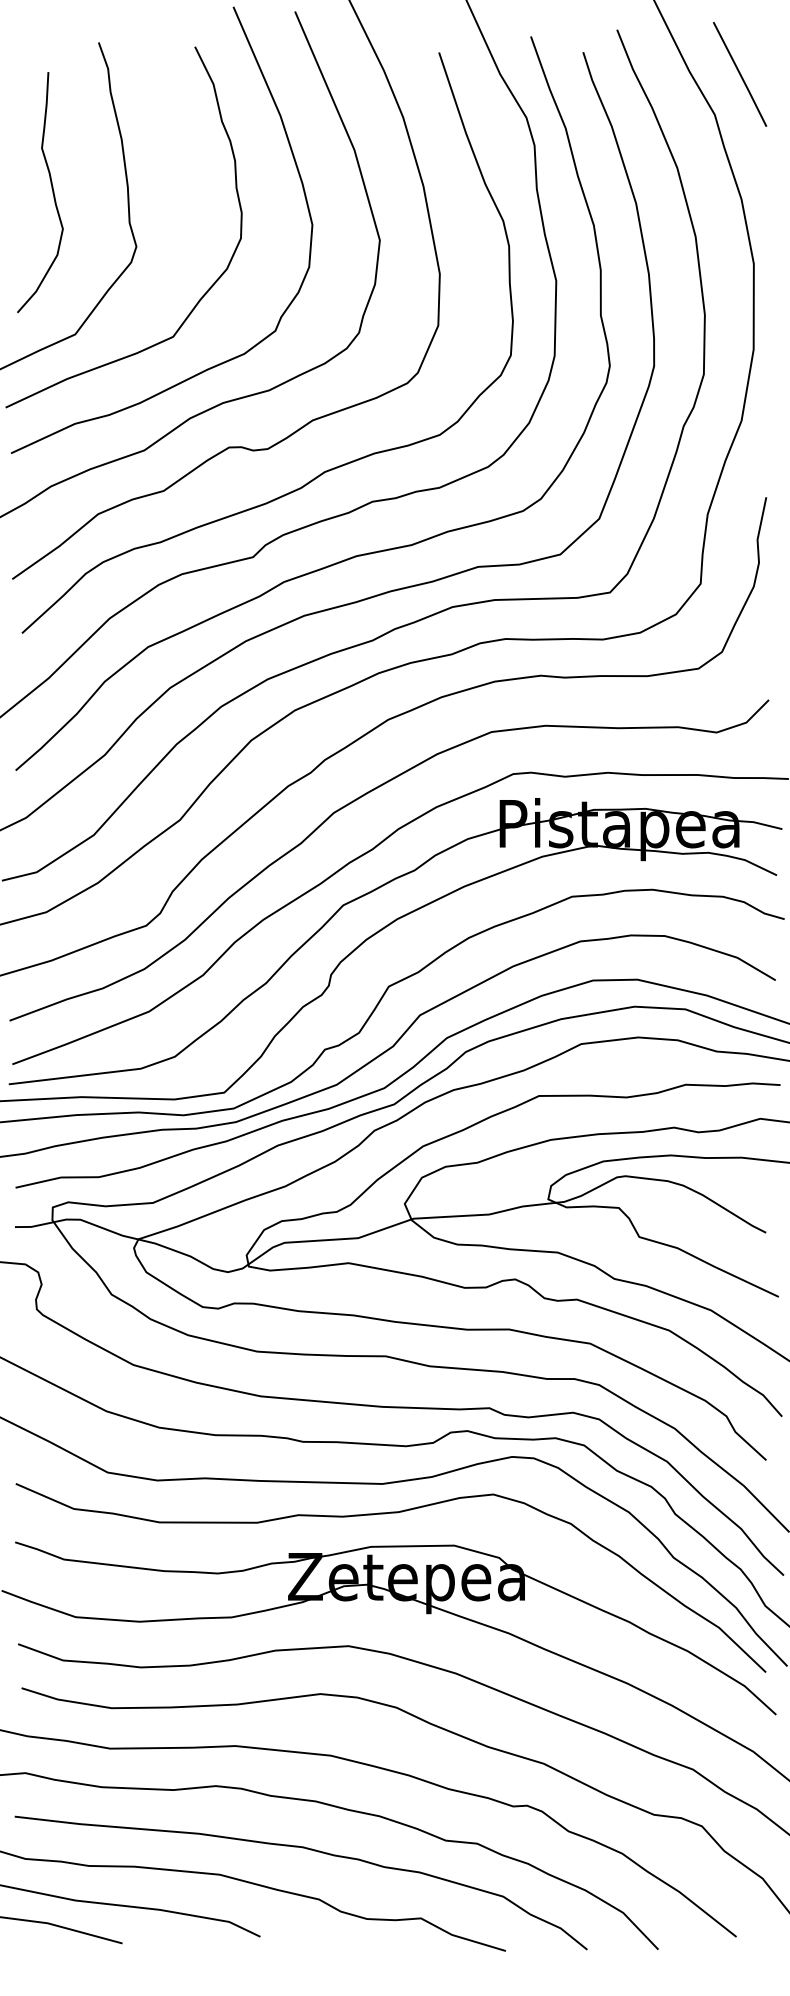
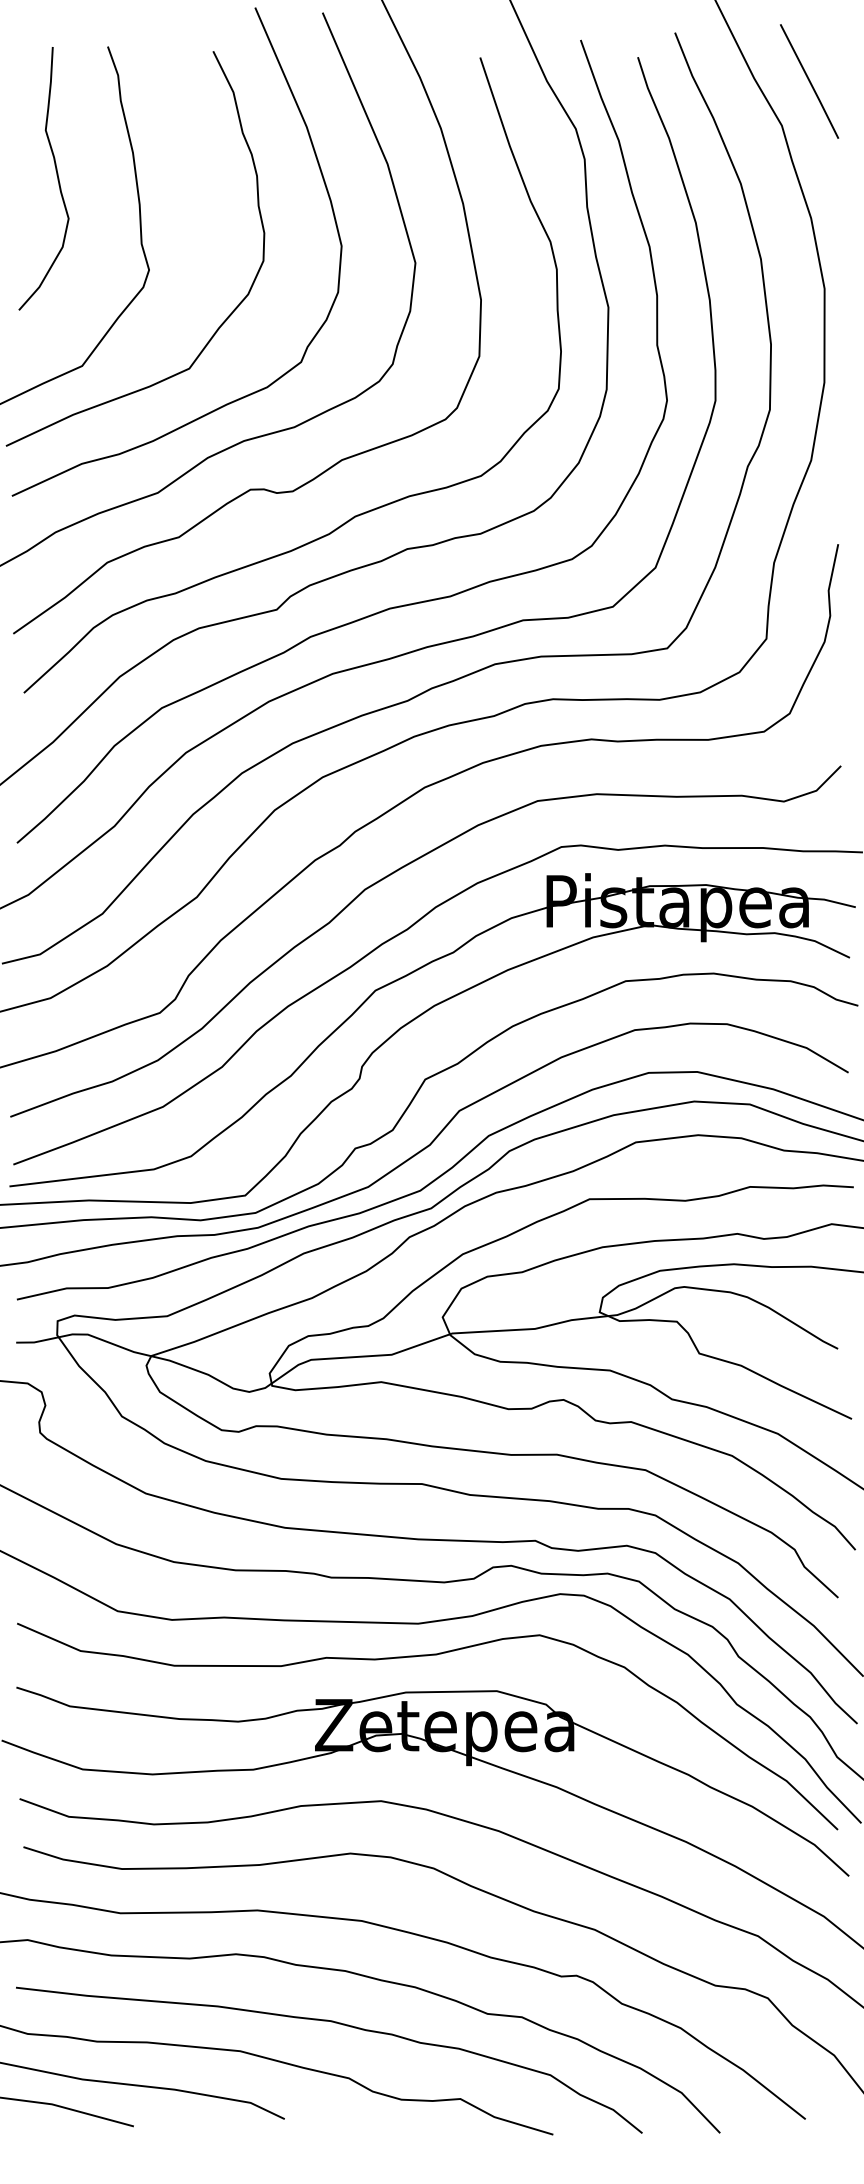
curve: (51, 189) -> (56, 175), moved

